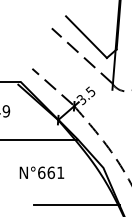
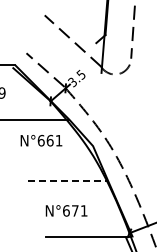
line: (86, 37) -> (77, 23), removed
text: (41, 172) -> (41, 140), moved
line: (77, 205) -> (68, 181), solid -> dashed

